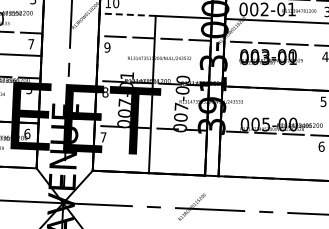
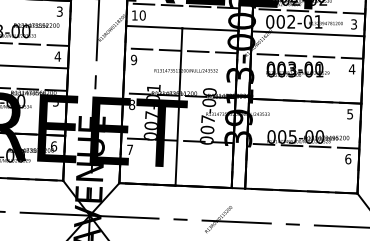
line: (126, 15) -> (153, 27), dashed -> solid
text: (30, 44) -> (57, 56), 7 -> 4

